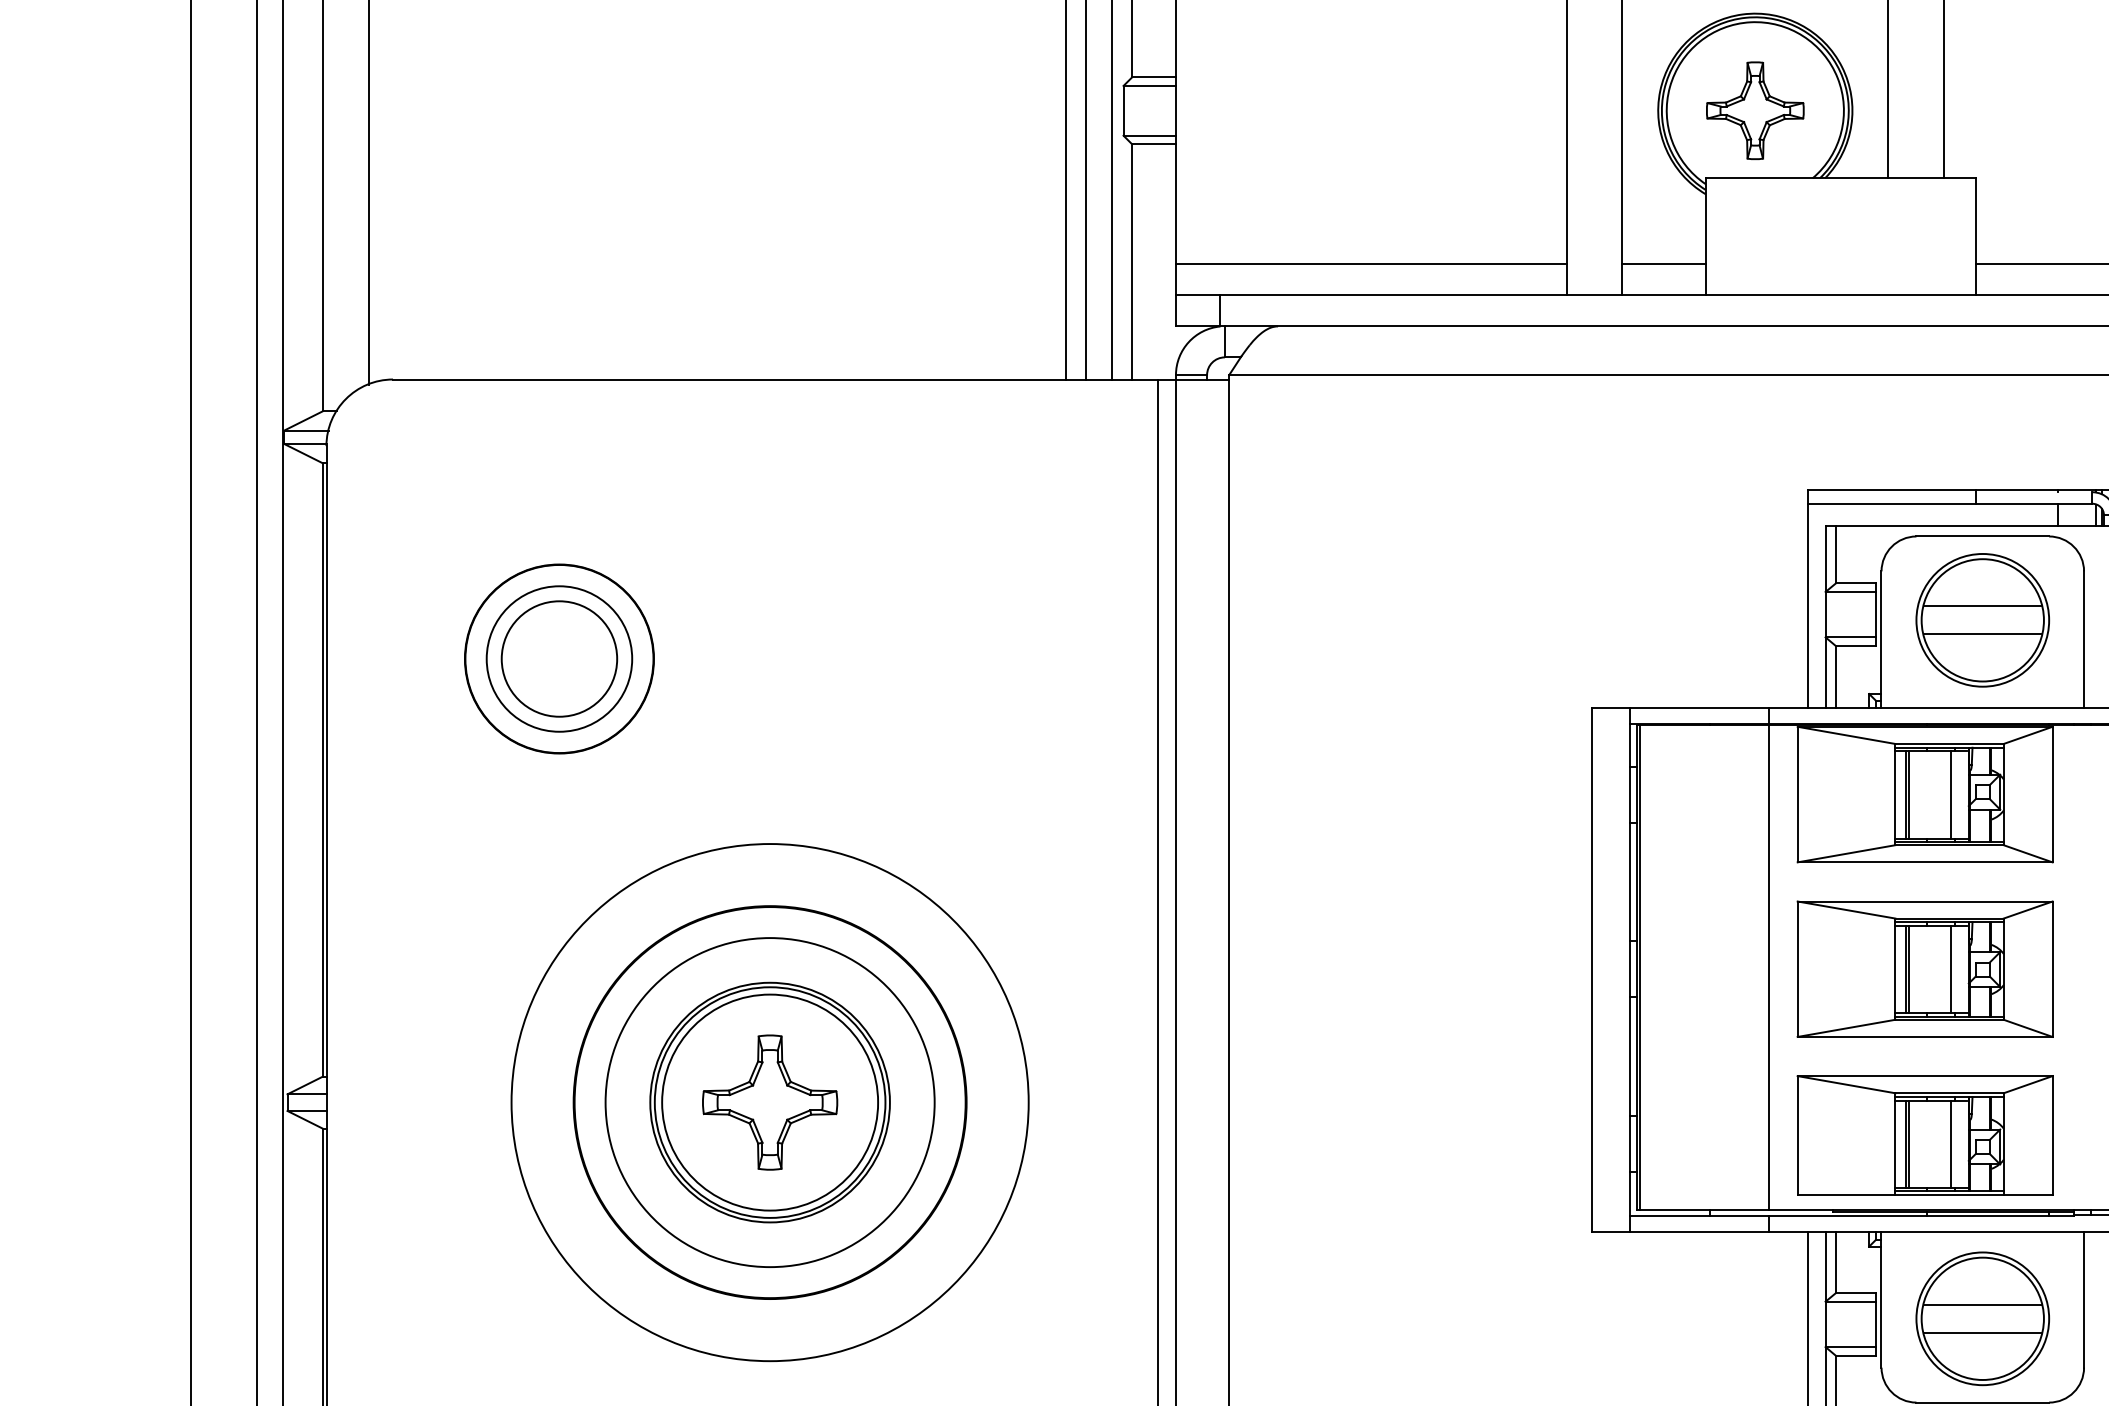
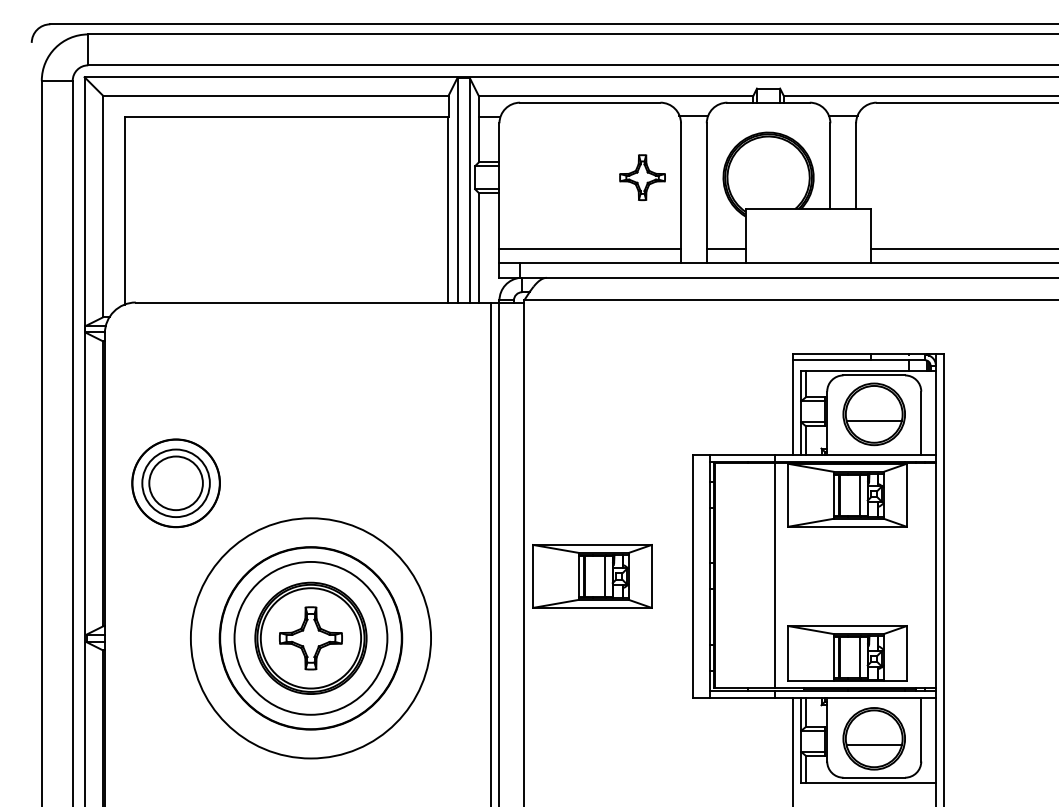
part: (1755, 110) -> (642, 177), moved
line: (1981, 605) -> (873, 407), removed
part: (558, 659) -> (175, 483), moved
part: (1925, 969) -> (592, 576), moved
line: (1981, 1305) -> (873, 732), removed

